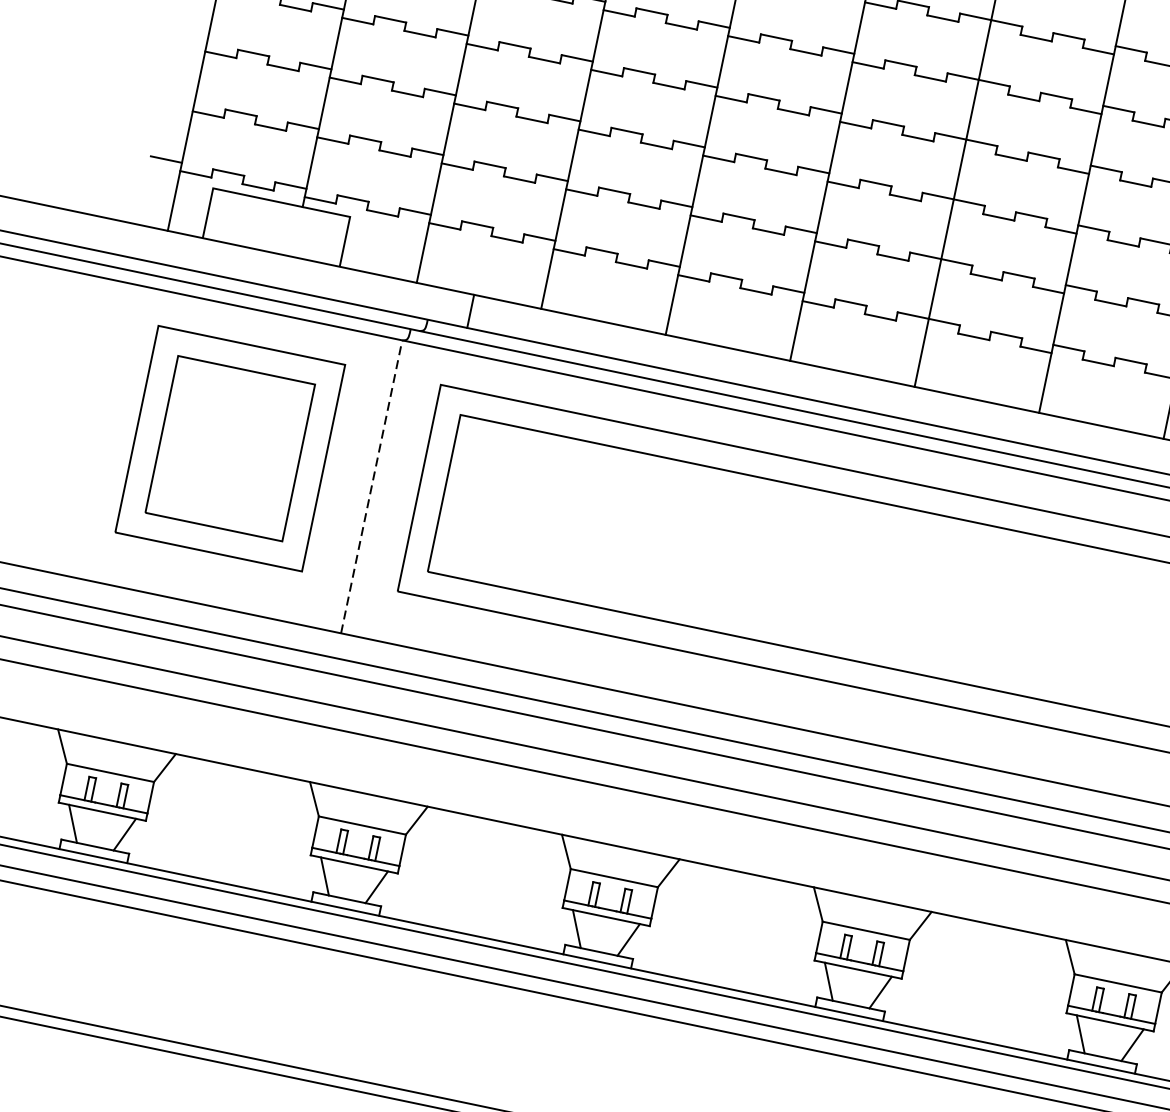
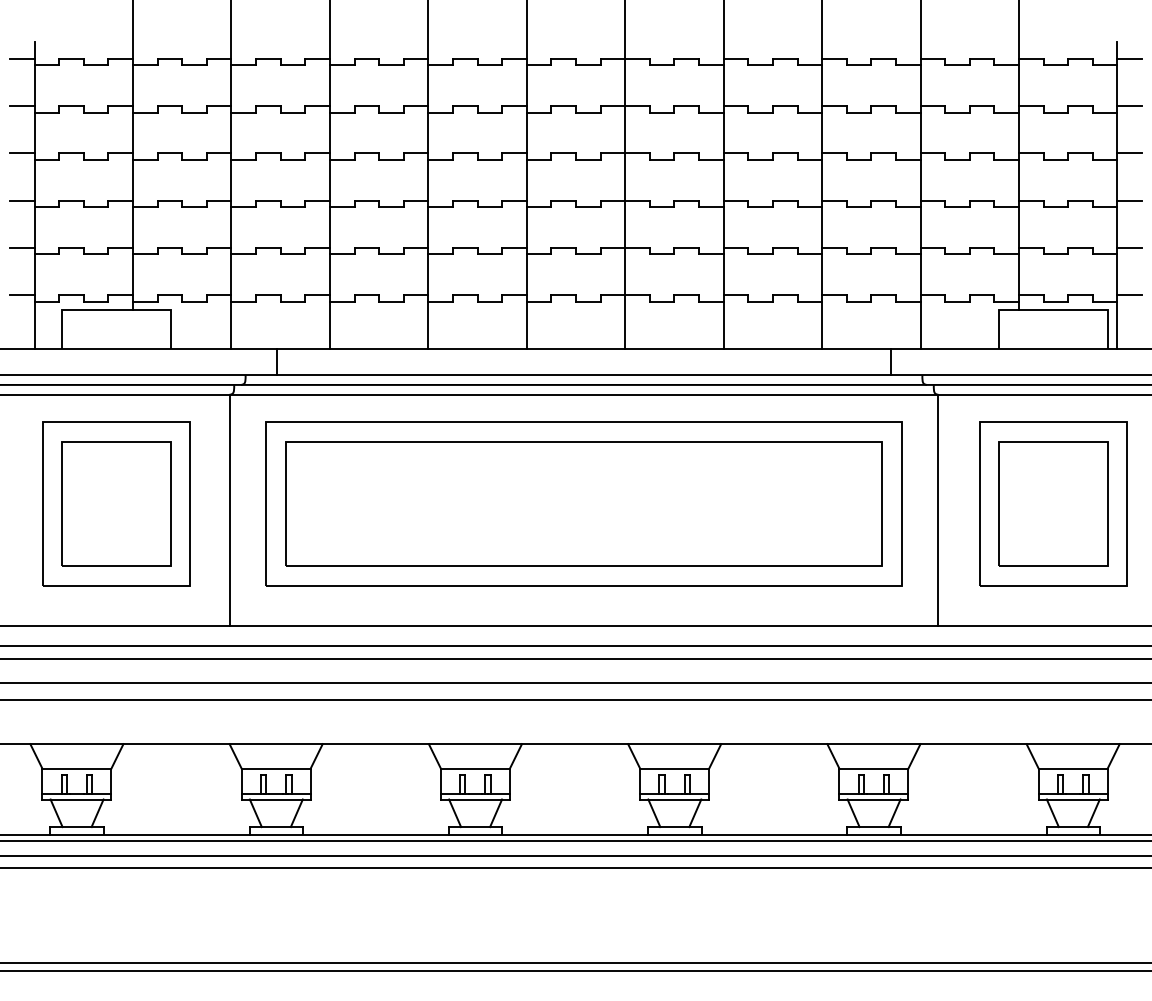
line: (190, 39) -> (21, 200), added
line: (178, 99) -> (21, 247), added
line: (371, 486) -> (229, 510), dashed -> solid

